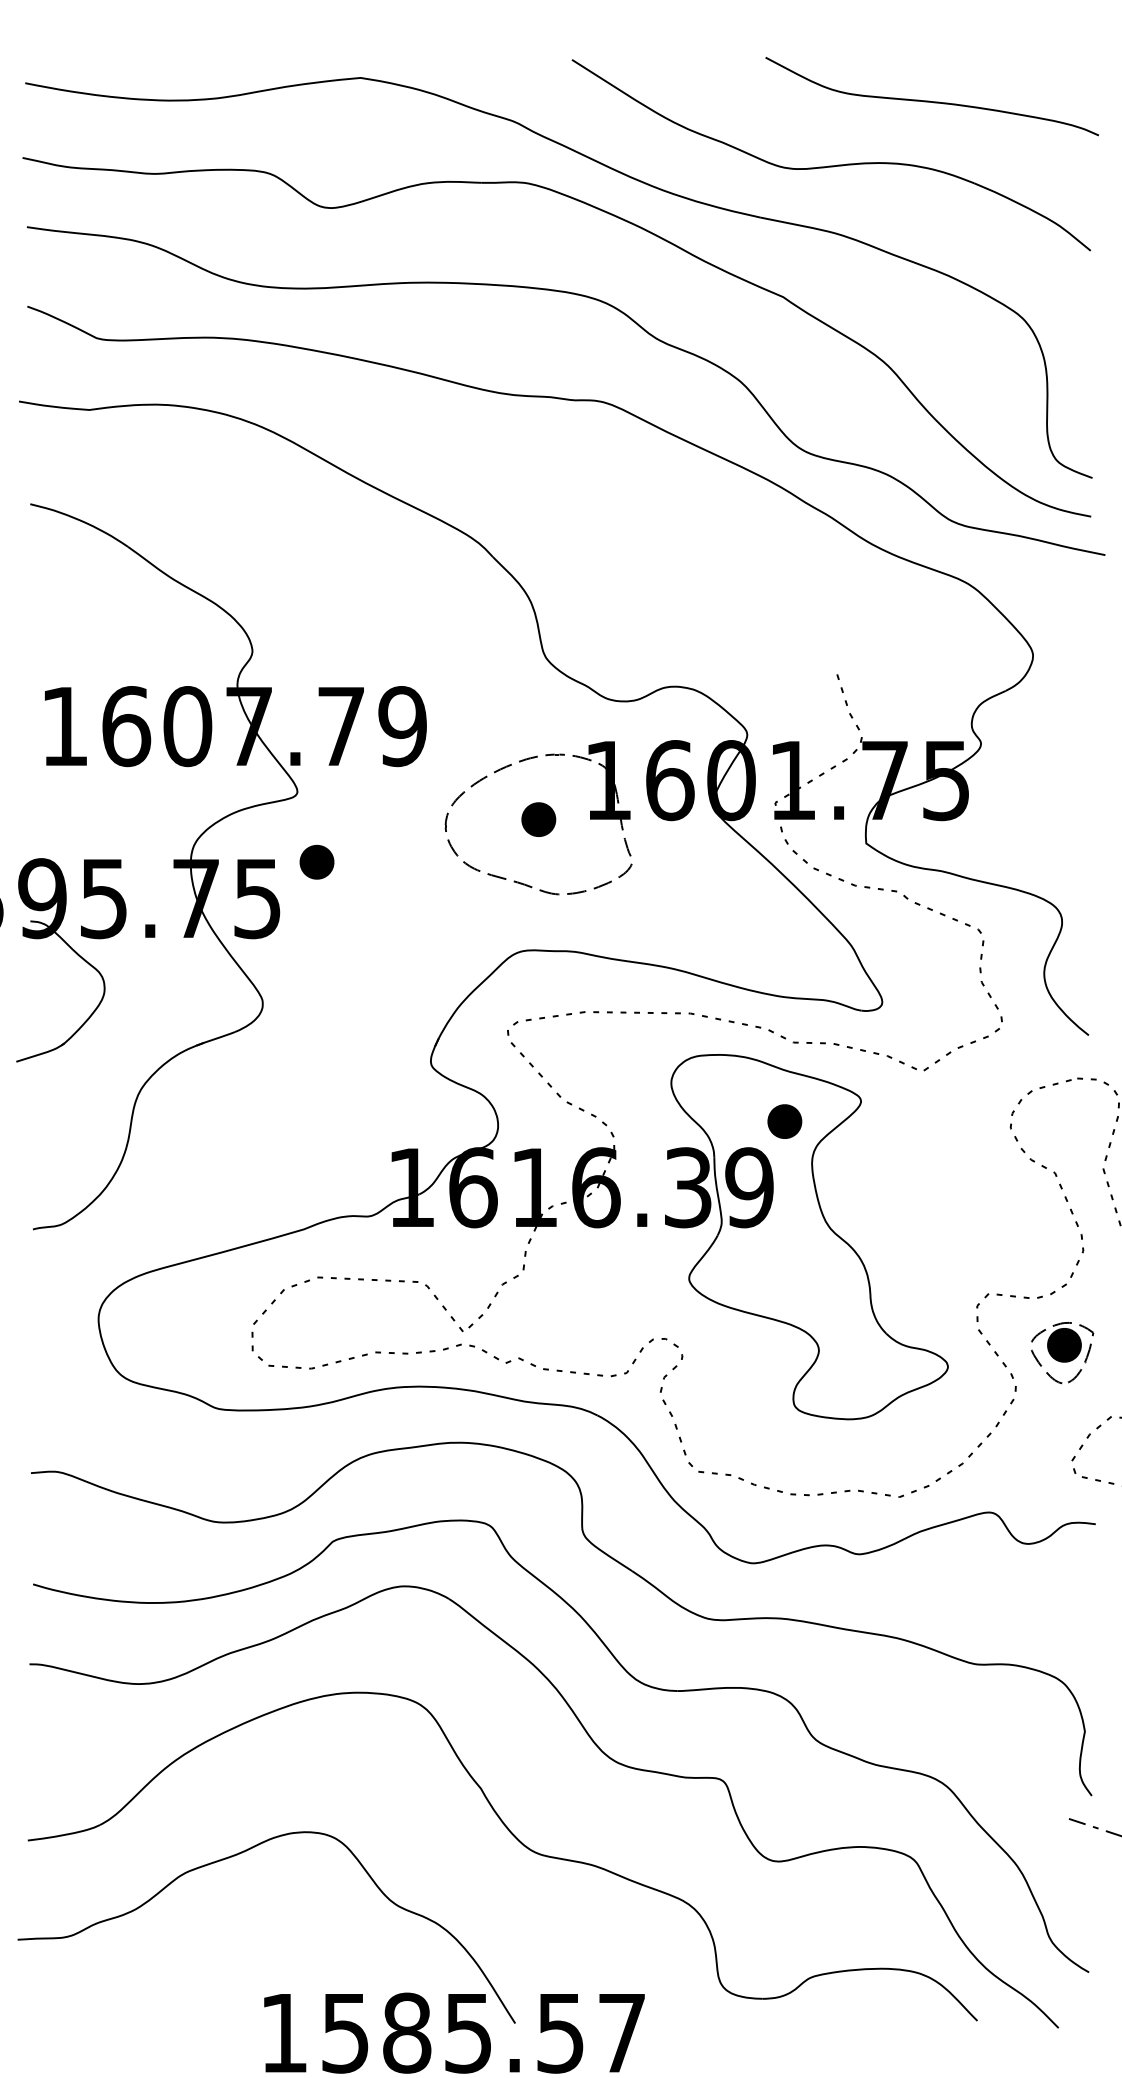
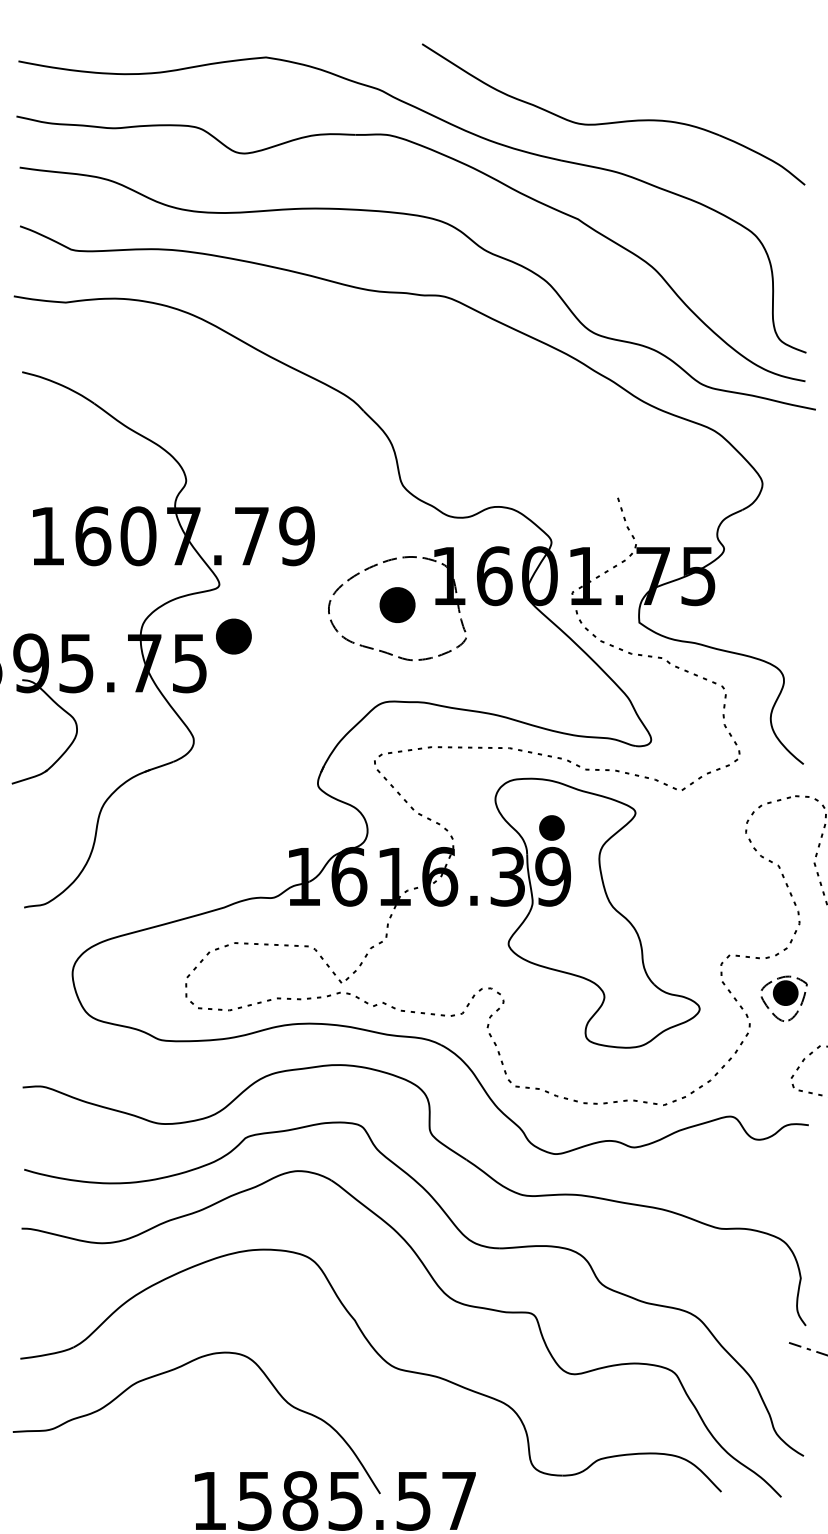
curve: (929, 100) -> (686, 74), removed
part: (538, 819) -> (397, 604), size x1.4
part: (316, 861) -> (233, 635), size x1.4
part: (784, 1121) -> (551, 827), moved

